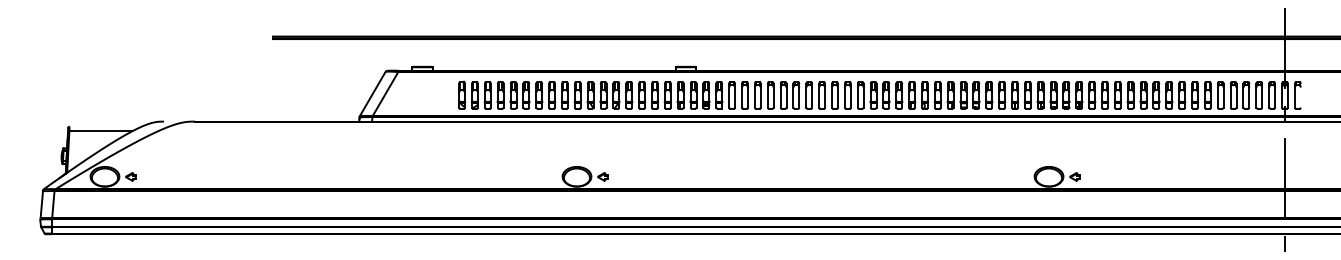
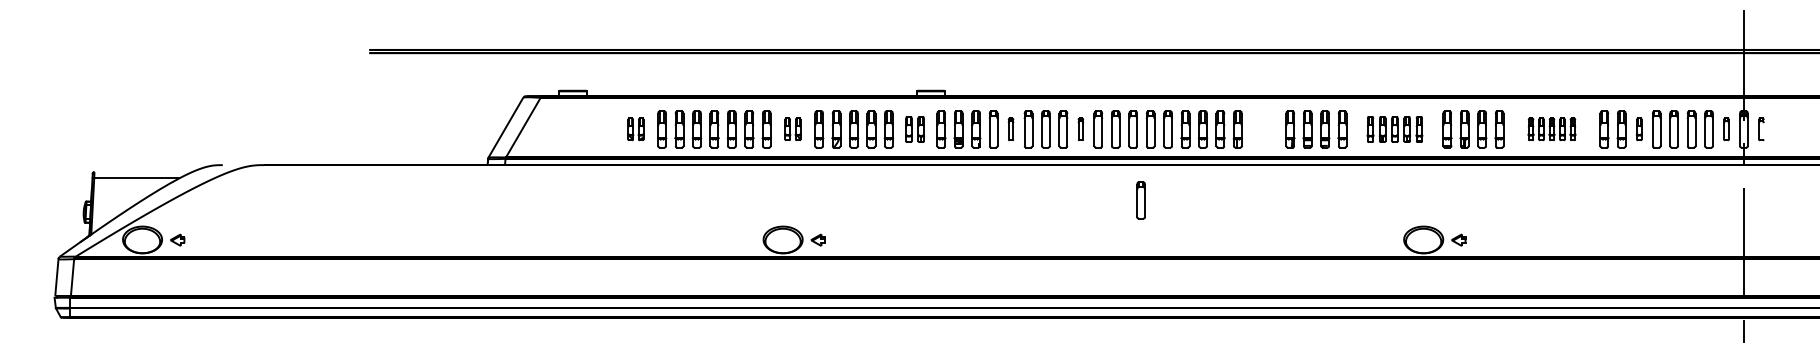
part: (468, 95) -> (635, 129), size x0.6
part: (583, 95) -> (792, 129), size x0.6
part: (673, 95) -> (914, 129), size x0.7
part: (744, 95) -> (1010, 129), size x0.6
part: (796, 95) -> (1080, 129), size x0.6
part: (930, 95) -> (1263, 129), removed
part: (1027, 95) -> (1394, 129), size x0.7
part: (1143, 95) -> (1551, 129), size x0.6
part: (1208, 95) -> (1639, 129), size x0.6
part: (1272, 95) -> (1726, 129), size x0.6
part: (1297, 95) -> (1761, 129), size x0.6
part: (840, 147) -> (1140, 200), added

